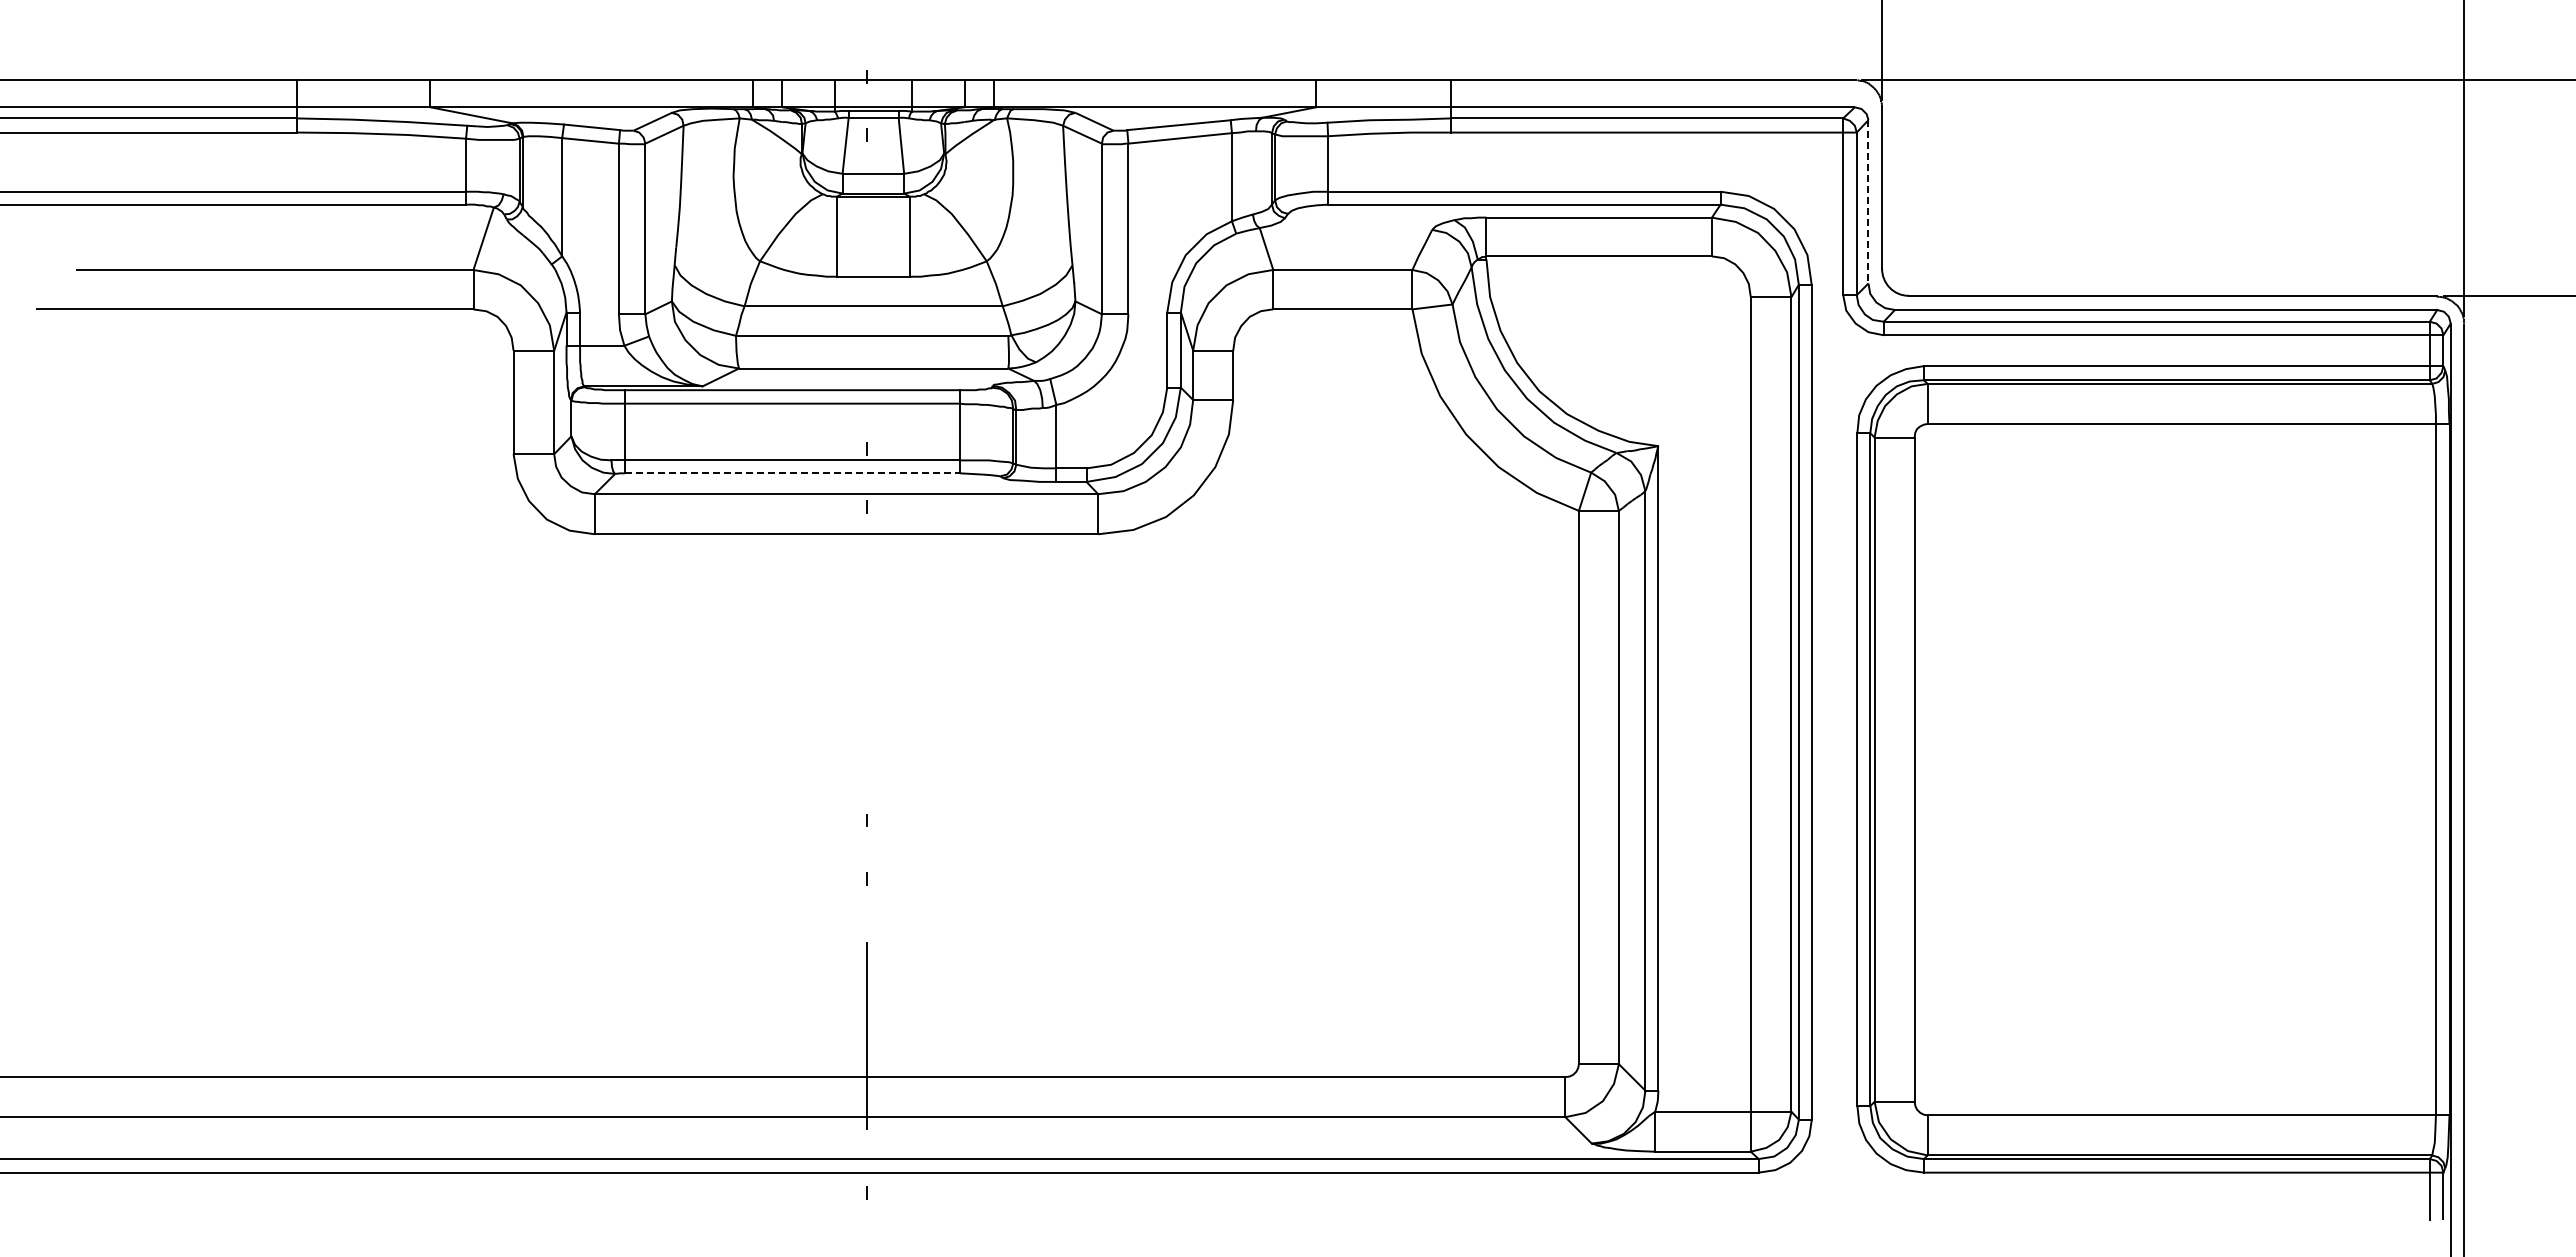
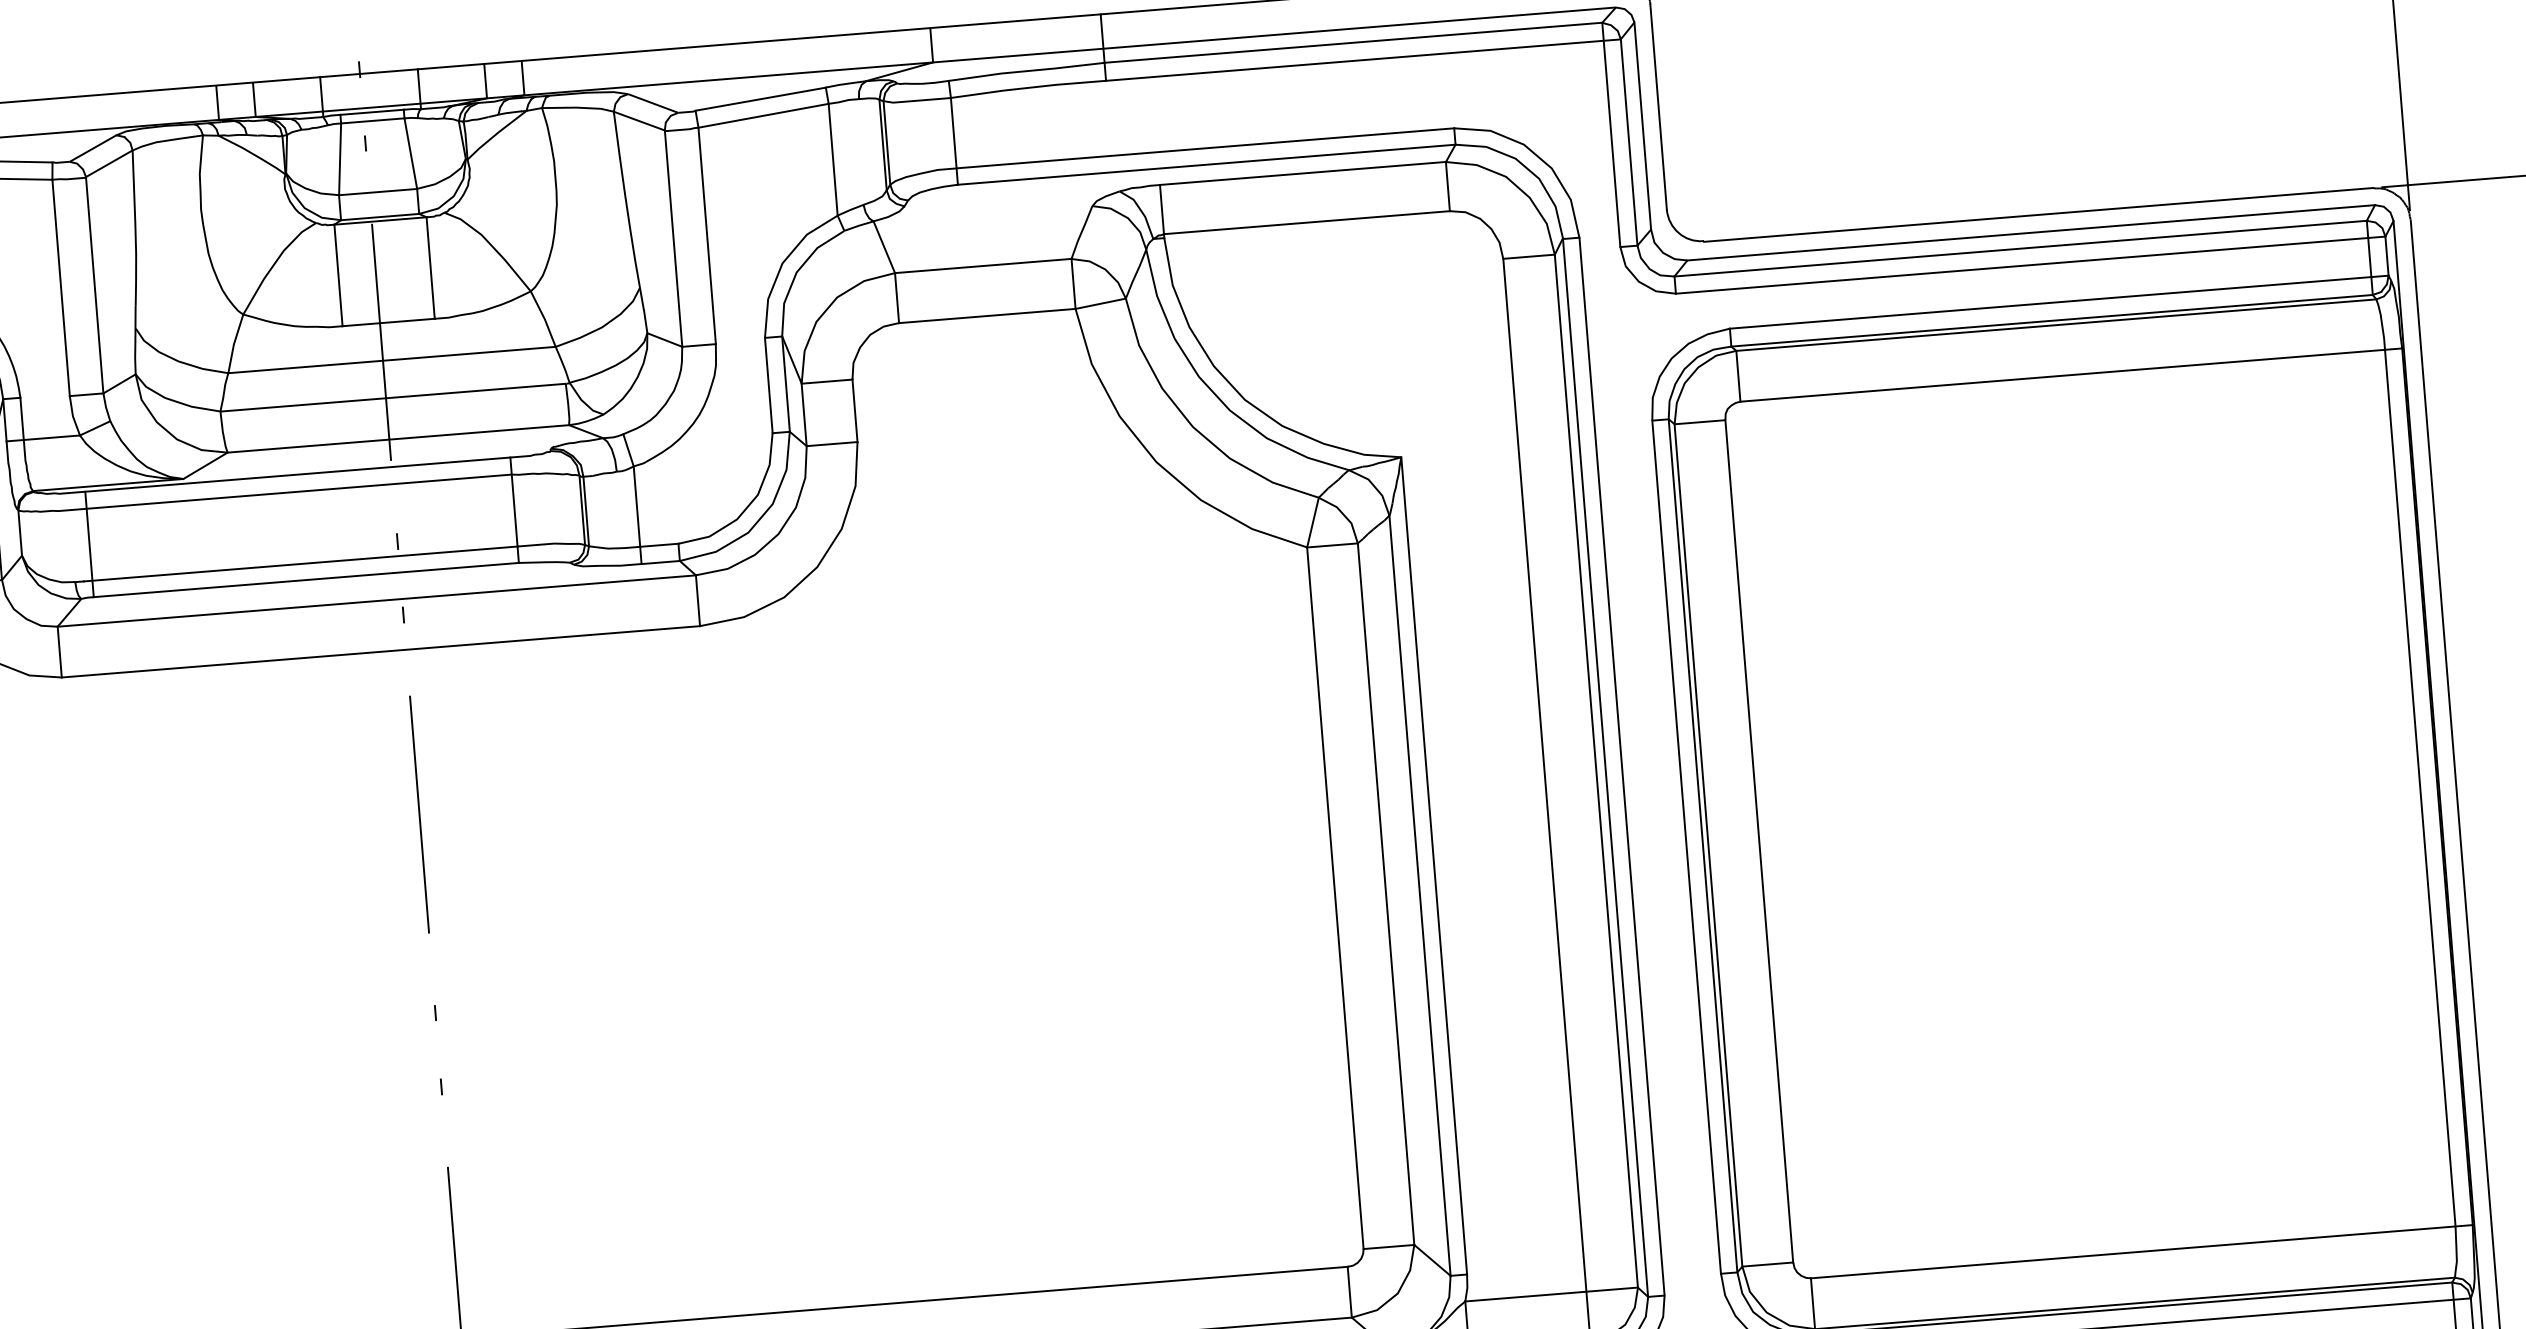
line: (1868, 201) -> (1642, 125), dashed -> solid
line: (866, 291) -> (381, 341), added
line: (792, 473) -> (306, 580), dashed -> solid
line: (866, 663) -> (419, 813), added

